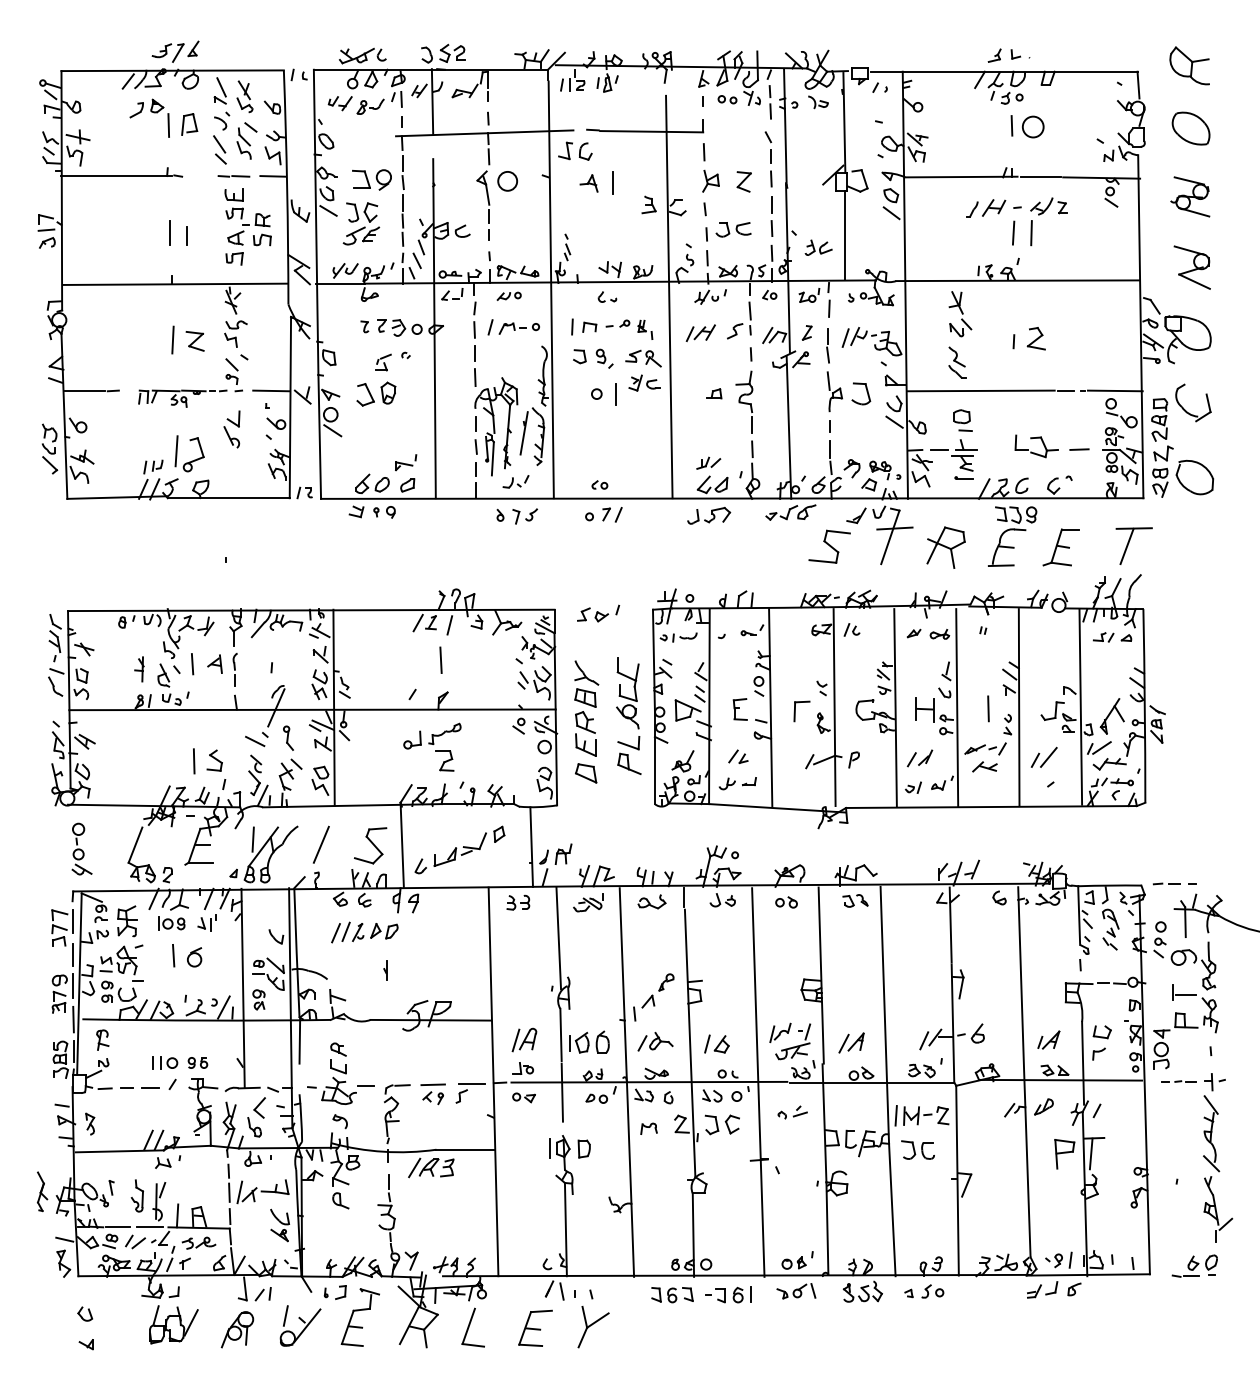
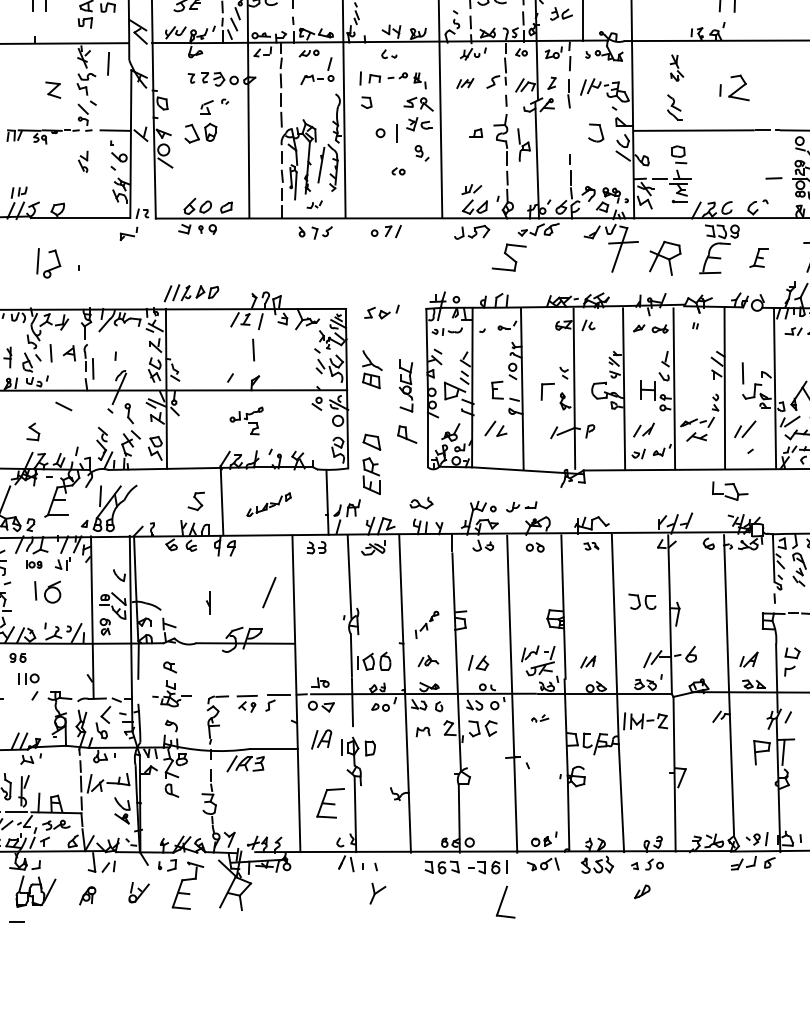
part: (960, 314) -> (676, 68), size x0.7
line: (490, 327) -> (329, 64), moved
part: (700, 332) -> (465, 82), size x0.7
part: (1035, 338) -> (738, 87), size x1.4
line: (172, 339) -> (108, 63), moved
part: (604, 358) -> (421, 153), moved
part: (834, 391) -> (523, 144), moved
part: (231, 429) -> (82, 162), size x0.7
part: (1034, 452) -> (728, 496), moved
part: (191, 460) -> (50, 268), moved
part: (406, 462) -> (129, 233), moved
part: (515, 481) -> (314, 204), size x0.7
part: (599, 484) -> (398, 170), moved
part: (829, 546) -> (509, 257), moved
part: (1060, 547) -> (758, 258), size x0.6
part: (628, 703) -> (406, 385), size x0.7
line: (988, 708) -> (743, 373), moved
part: (585, 733) -> (371, 475), moved
line: (255, 741) -> (64, 406), moved
part: (432, 746) -> (246, 420), size x0.7
part: (738, 756) -> (496, 428), size x1.4
part: (214, 760) -> (33, 431), moved
line: (194, 761) -> (93, 369), moved
part: (737, 783) -> (521, 506), moved
line: (320, 844) -> (268, 592), moved
part: (370, 845) -> (196, 501), size x0.6
part: (459, 849) -> (268, 504), size x0.6
part: (855, 900) -> (591, 545), size x0.7
part: (651, 901) -> (421, 502), moved
part: (171, 923) -> (33, 564), size x0.7
part: (364, 932) -> (191, 293), moved
part: (194, 957) -> (52, 592), size x1.4
part: (385, 970) -> (208, 602), size x1.4
part: (653, 997) -> (426, 624), size x0.7
part: (524, 1039) -> (321, 739), moved
part: (655, 1041) -> (428, 660), size x0.7
part: (851, 1042) -> (588, 661), size x0.7
part: (197, 1062) -> (17, 657), moved
part: (340, 1081) -> (171, 693), size x0.7
line: (150, 1087) -> (16, 920), moved
part: (523, 1097) -> (320, 706), size x1.4
part: (1043, 1106) -> (641, 891), moved
part: (792, 1112) -> (540, 718), size x0.7
part: (917, 1149) -> (641, 601), moved
part: (300, 1325) -> (139, 892), size x0.6
part: (472, 1327) -> (505, 902), moved
part: (535, 1327) -> (330, 802), moved
part: (593, 1327) -> (377, 893), size x0.6
part: (237, 1329) -> (87, 895), size x0.6

